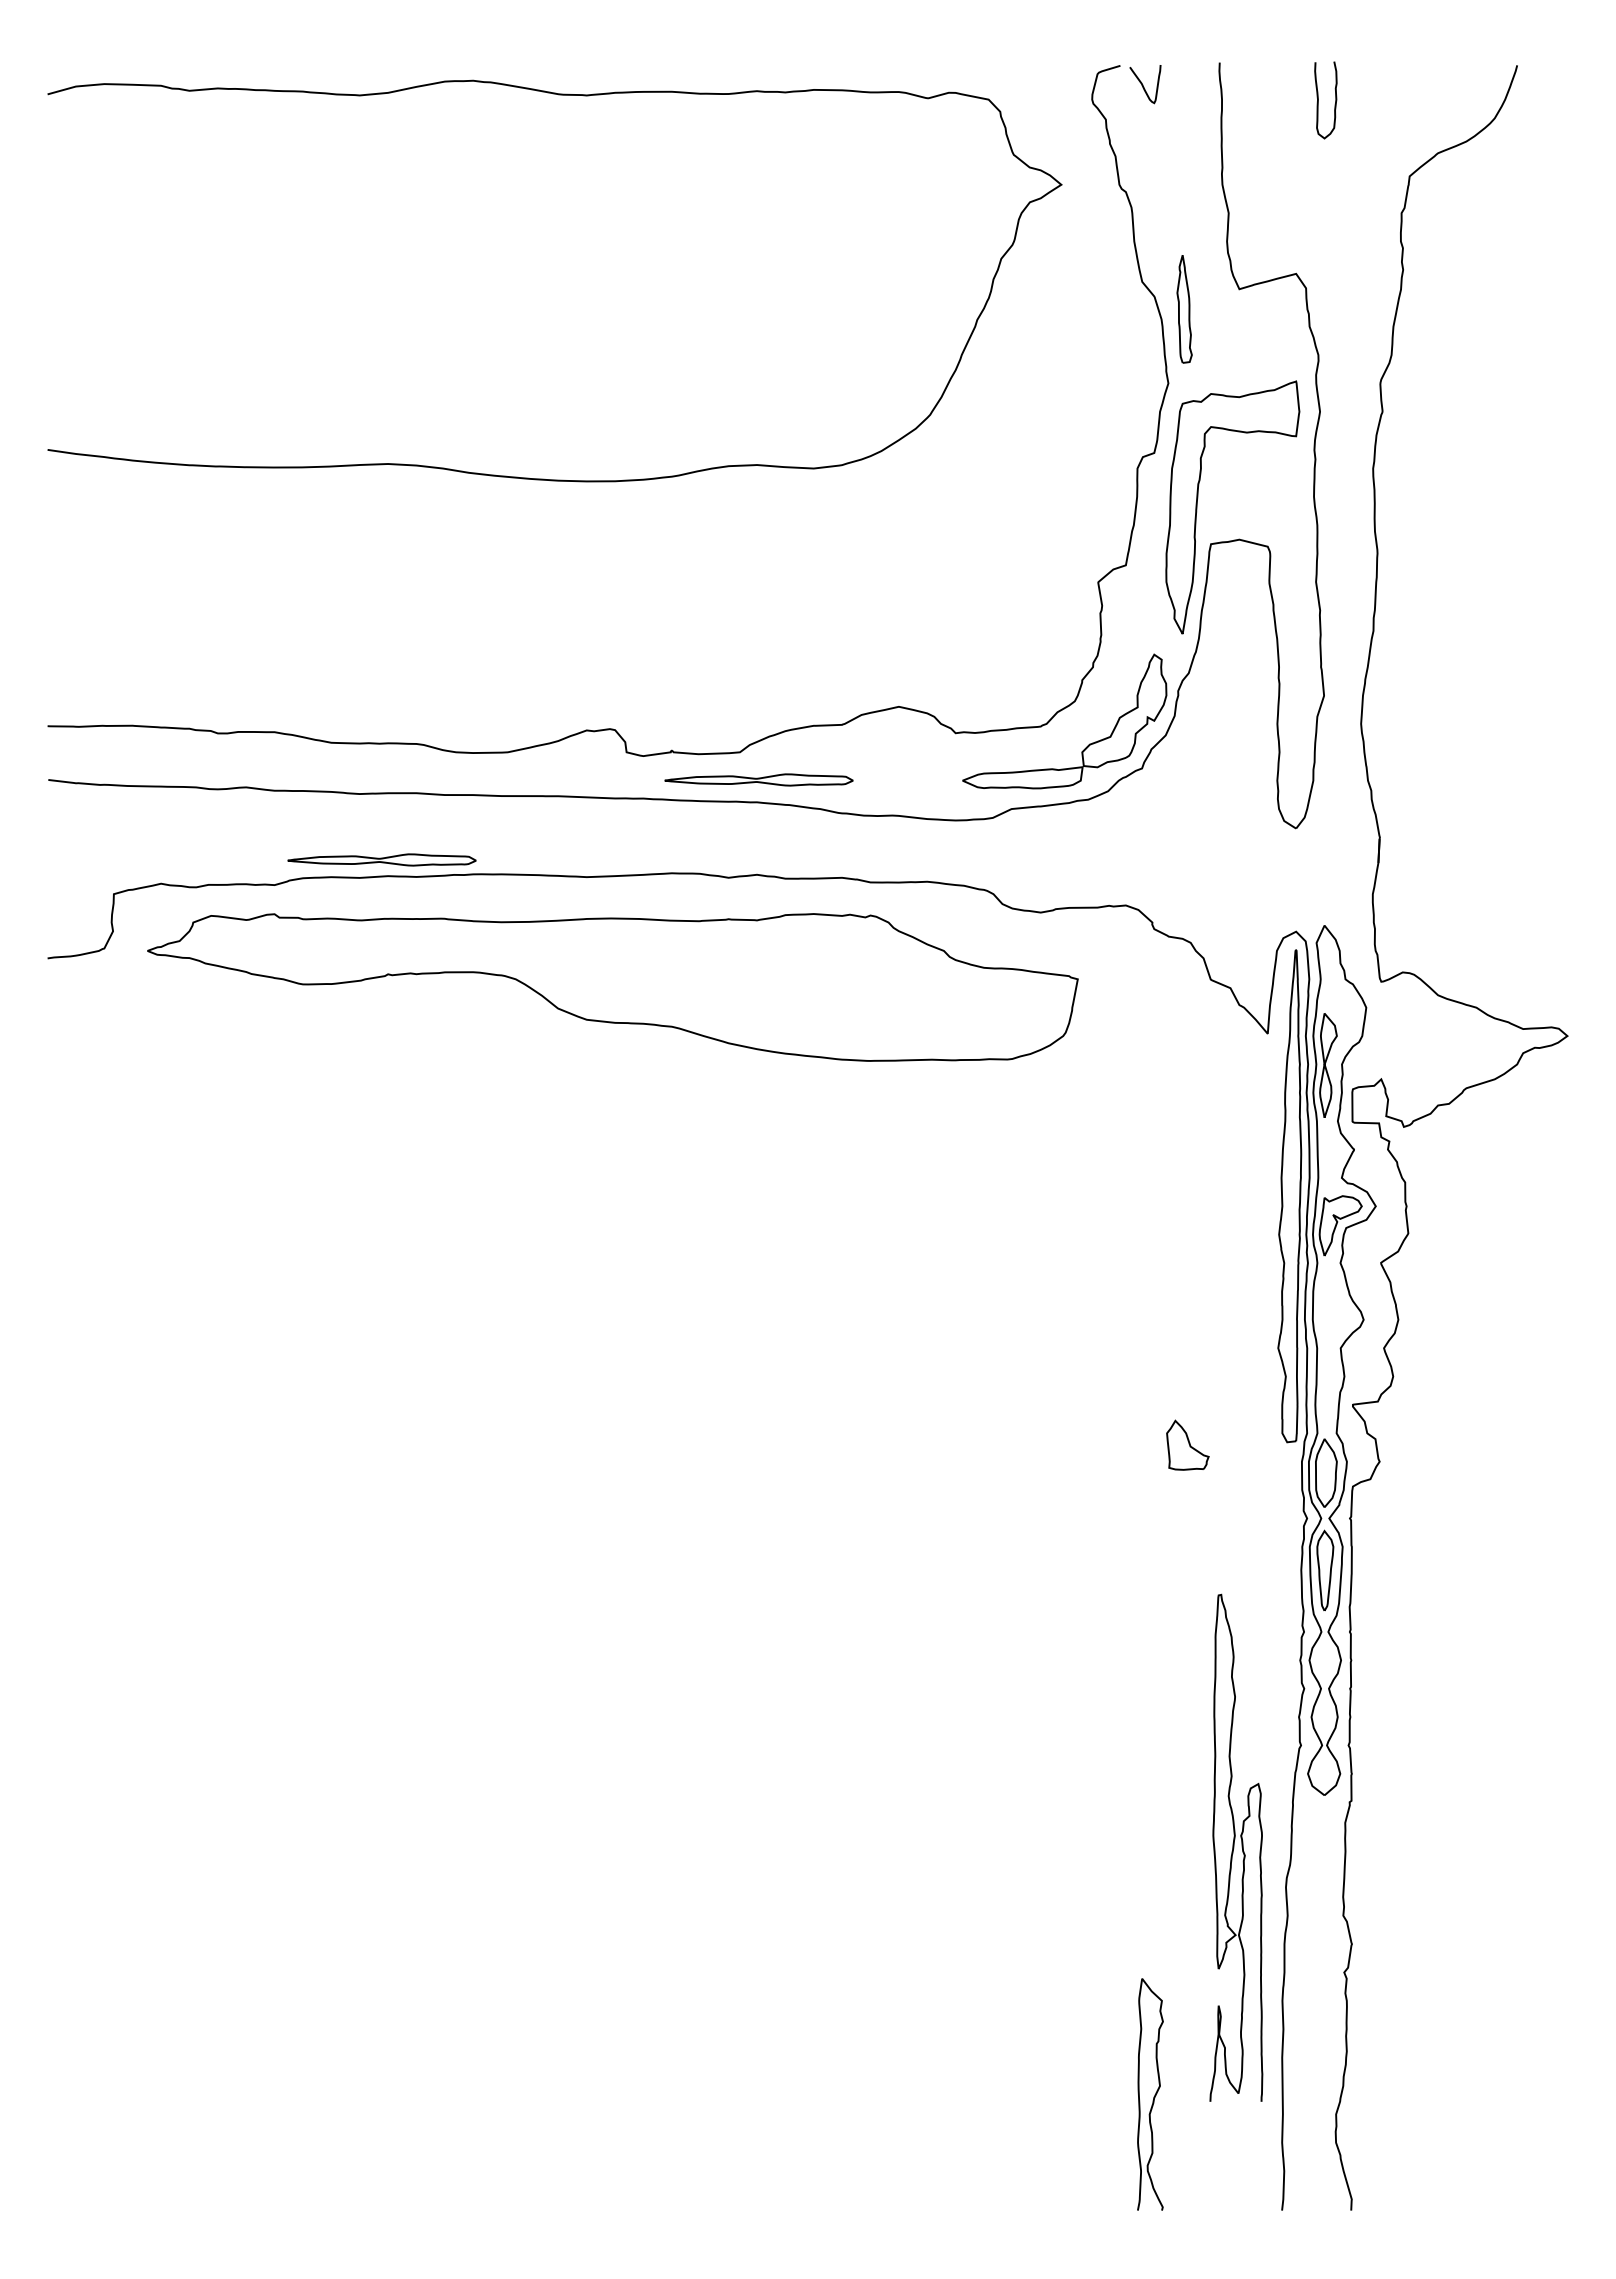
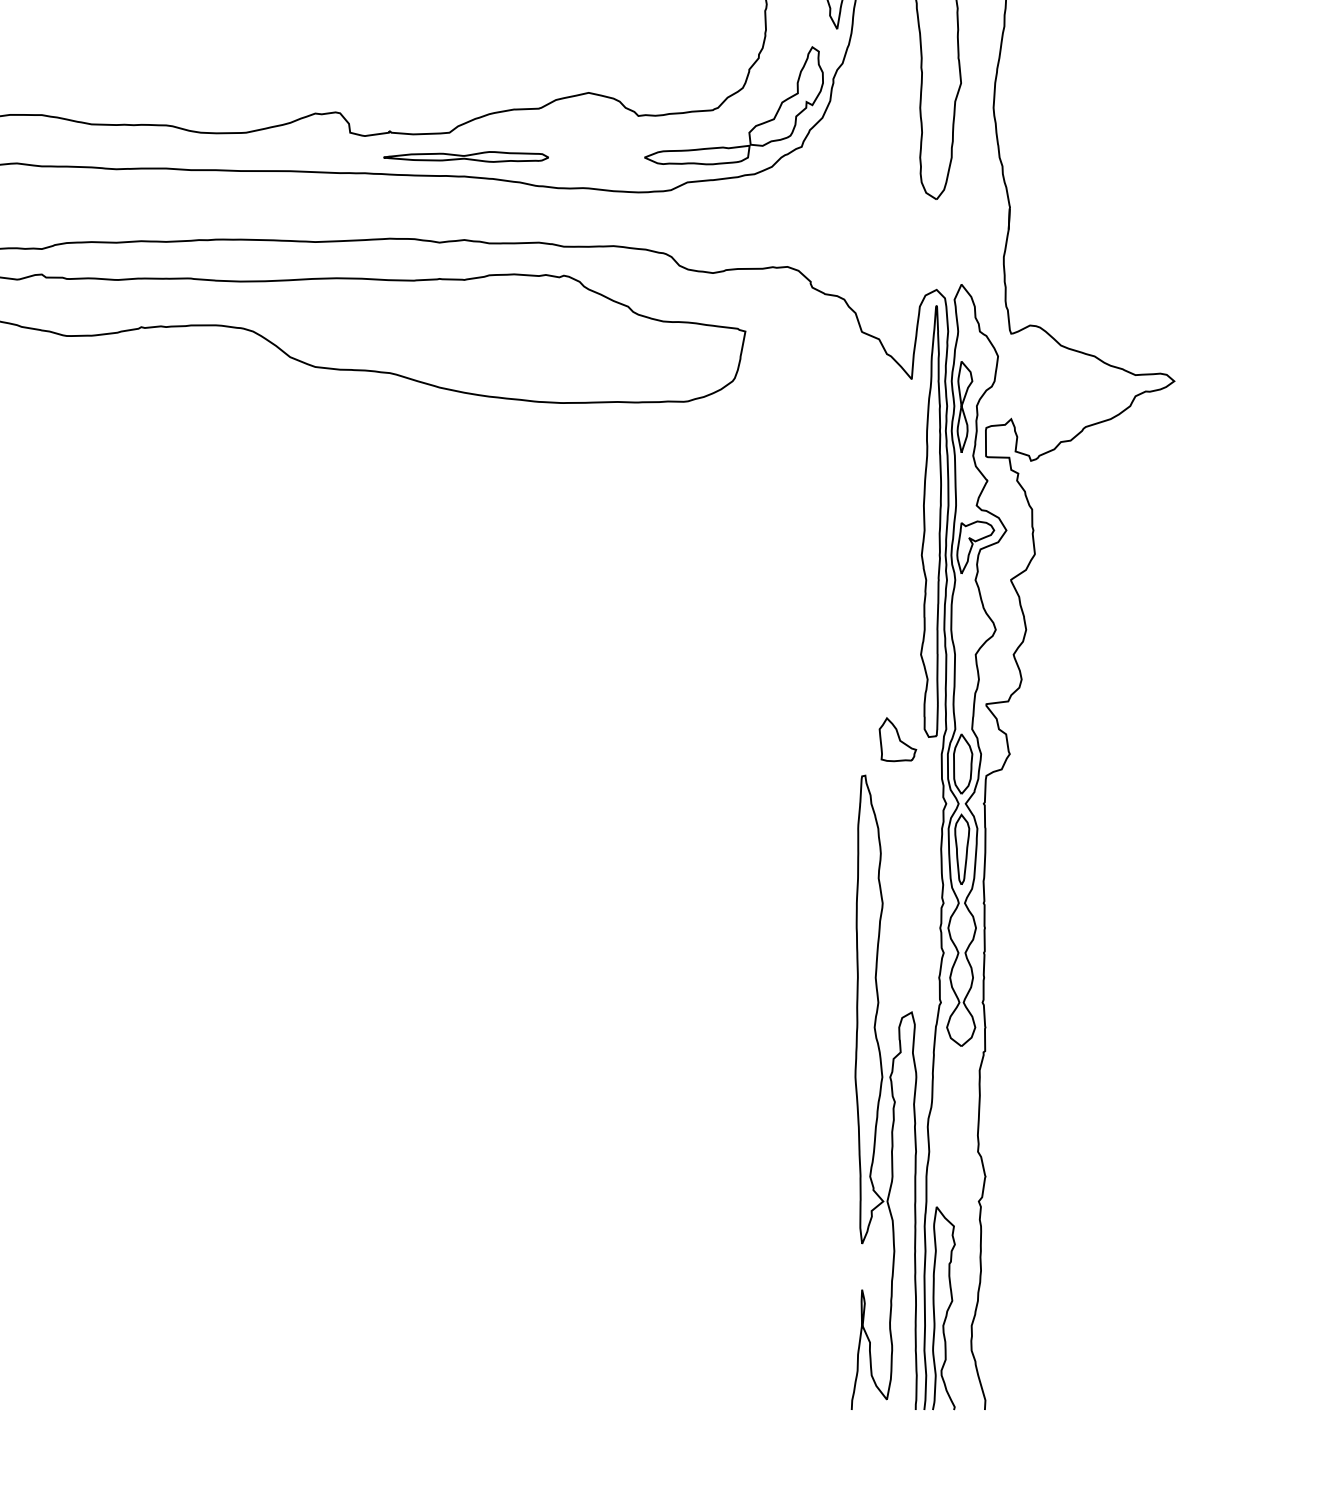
part: (381, 859) -> (135, 226), removed
part: (1187, 1444) -> (897, 739), moved
part: (1236, 1847) -> (884, 1092), size x1.43
curve: (1153, 2096) -> (946, 1310), moved

